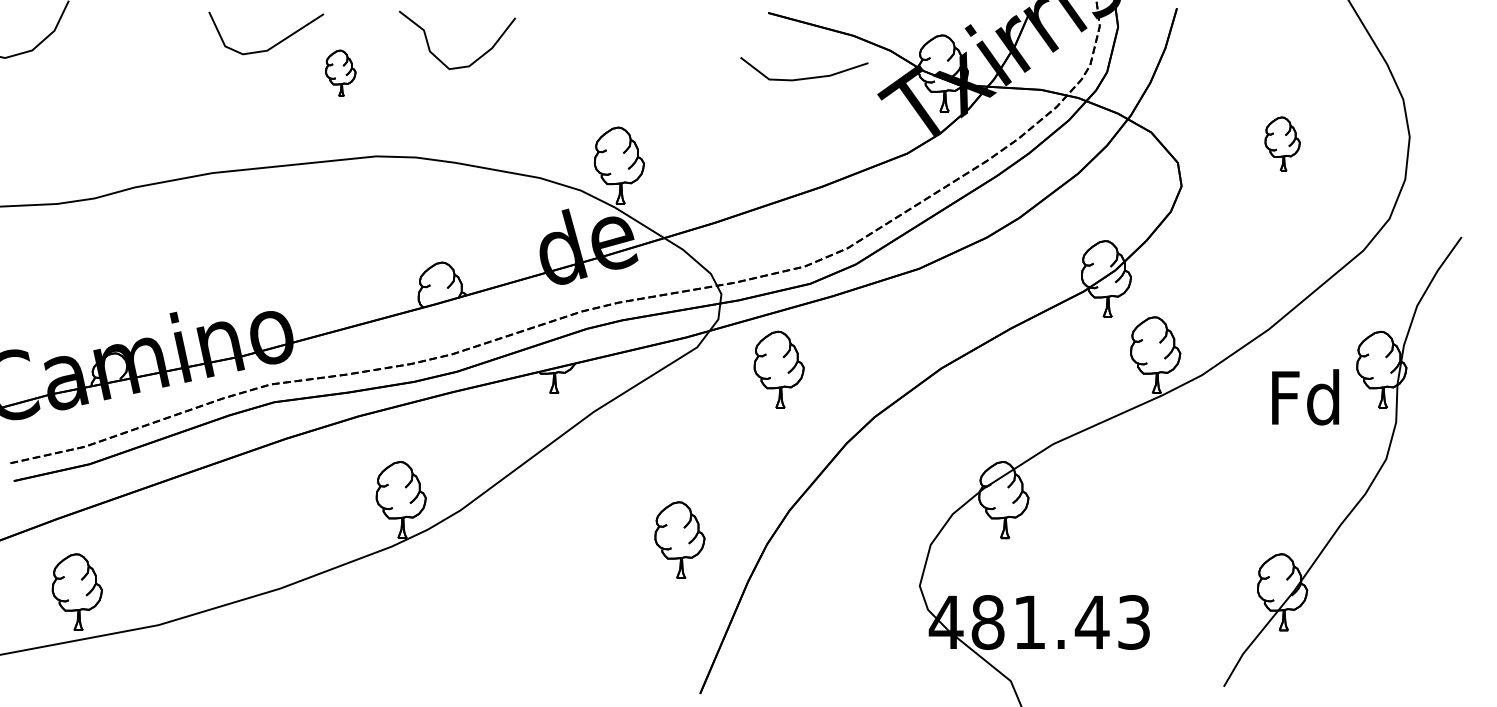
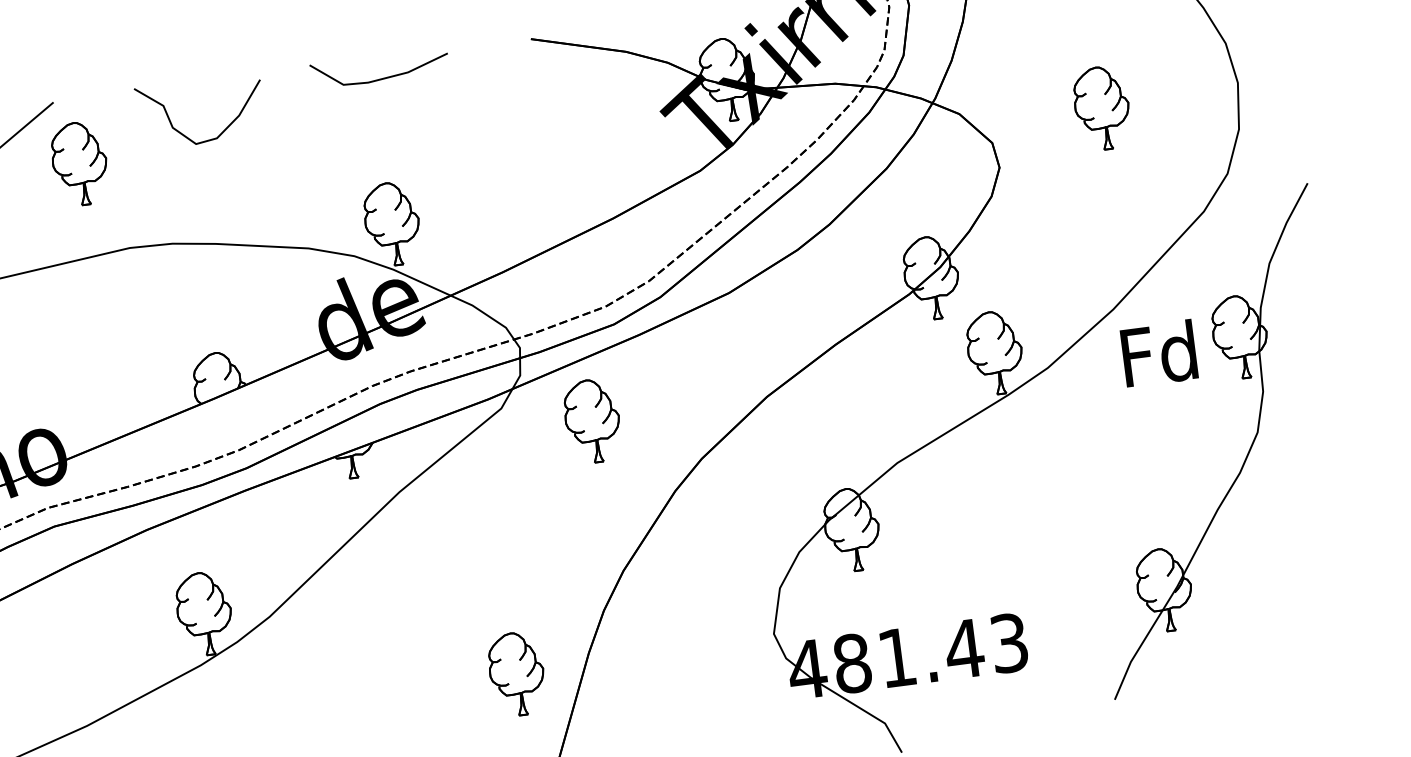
part: (340, 73) -> (79, 163), size x1.67
line: (805, 77) -> (382, 77), moved
part: (1282, 143) -> (1102, 107), size x1.43
text: (1305, 397) -> (1159, 353), moved
part: (679, 539) -> (516, 673), moved

